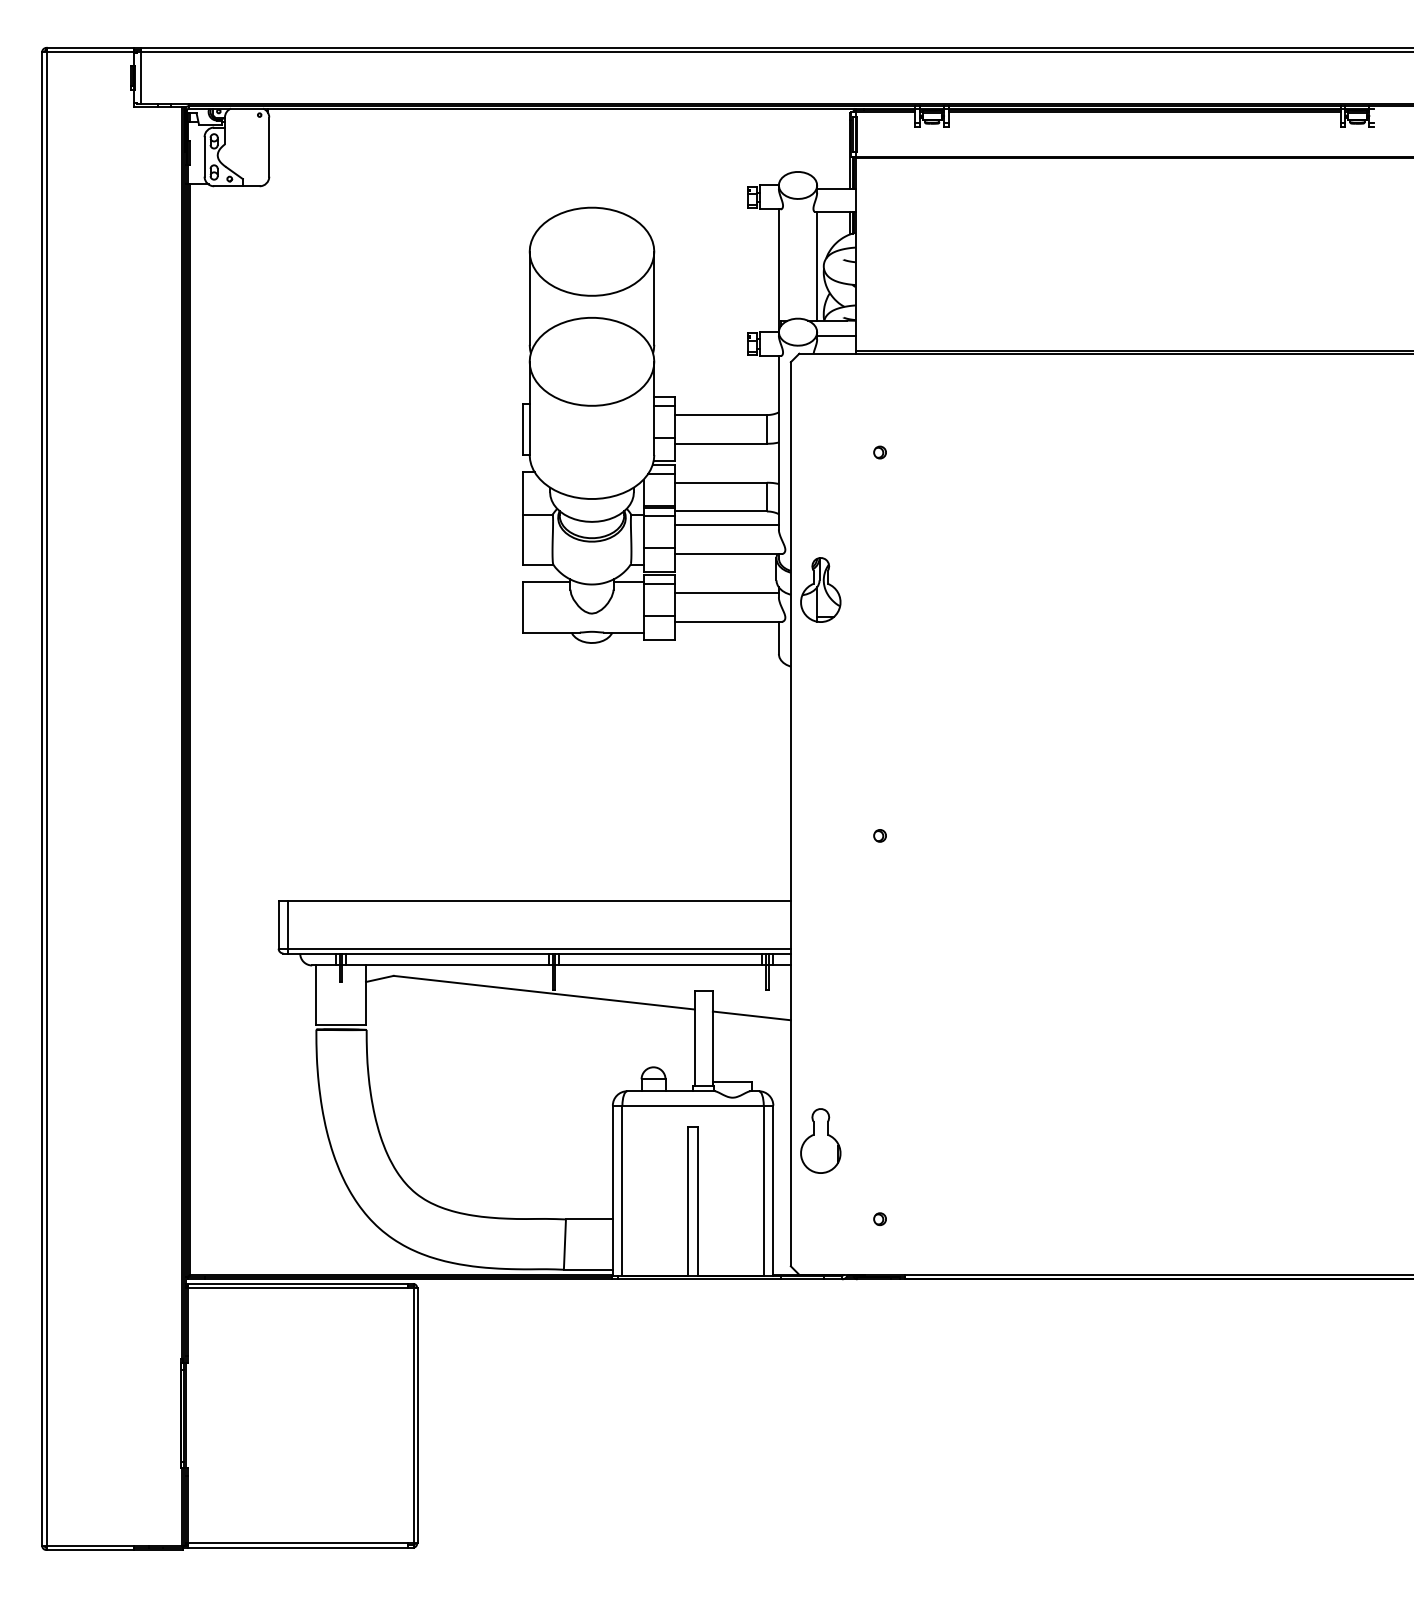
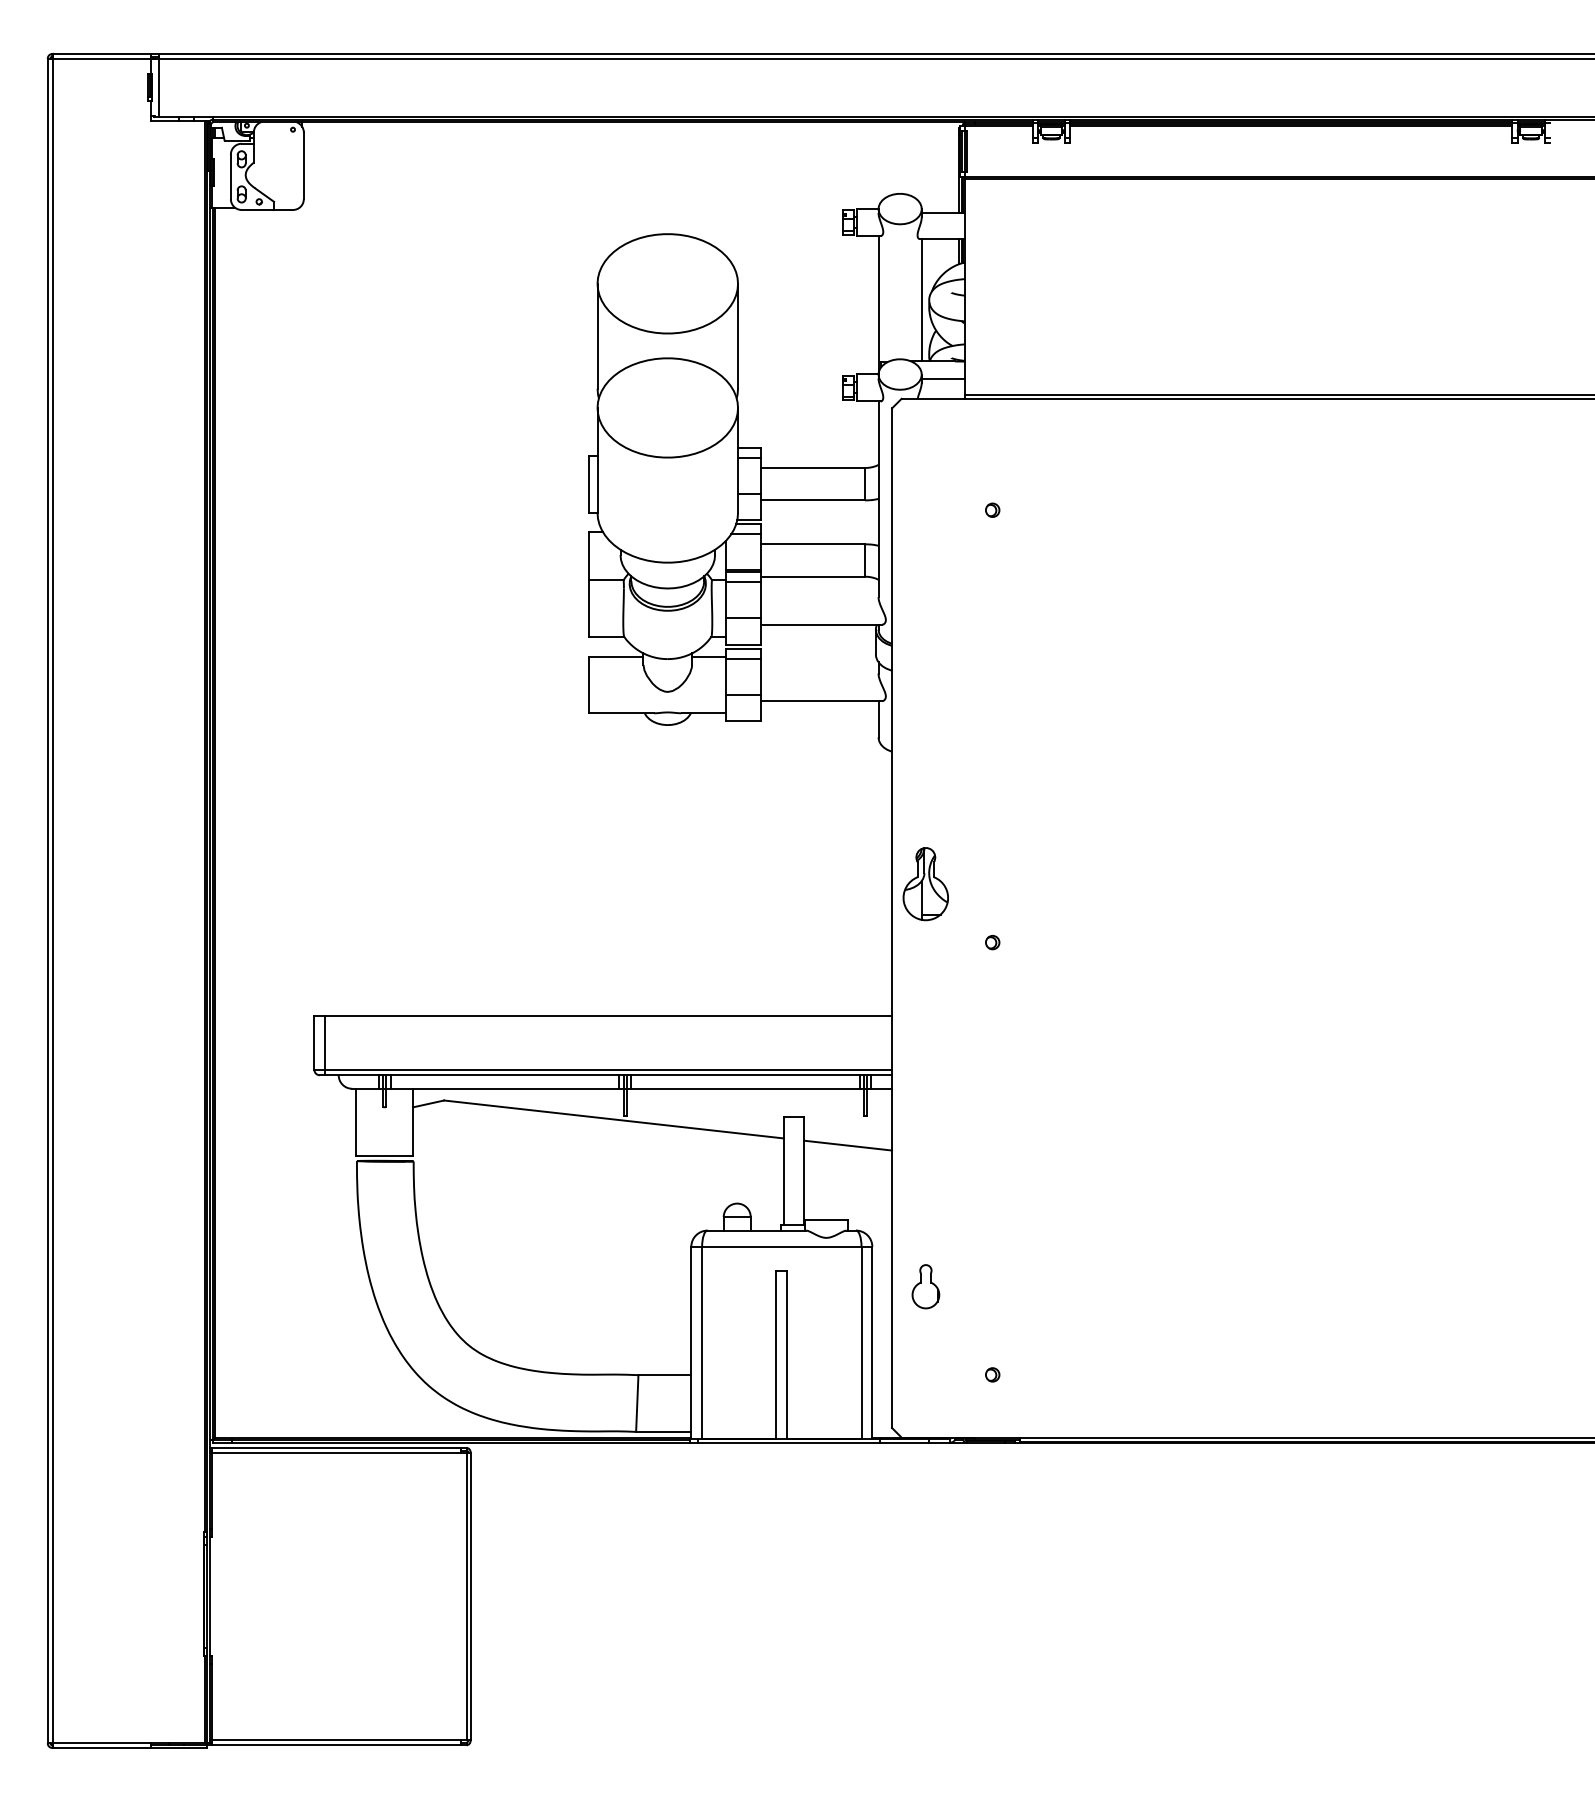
line: (726, 525) -> (819, 592), removed
part: (820, 589) -> (925, 883), moved
line: (726, 593) -> (819, 669), removed
part: (820, 1140) -> (925, 1286), size x0.6

